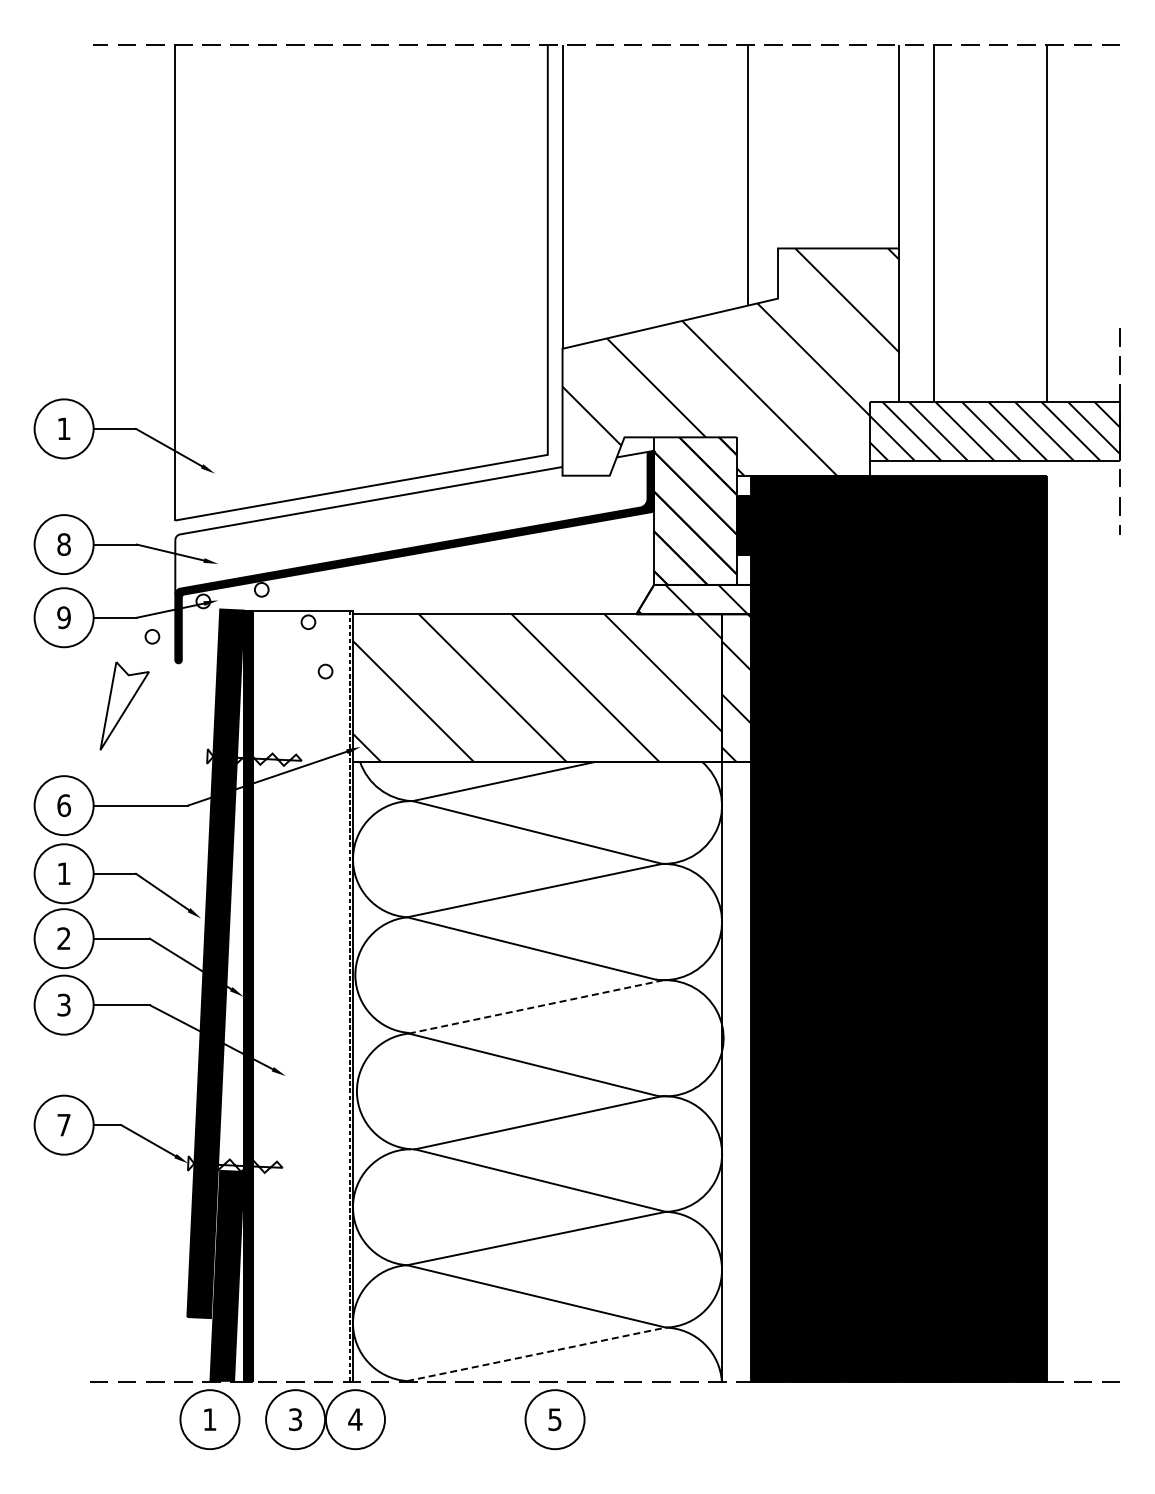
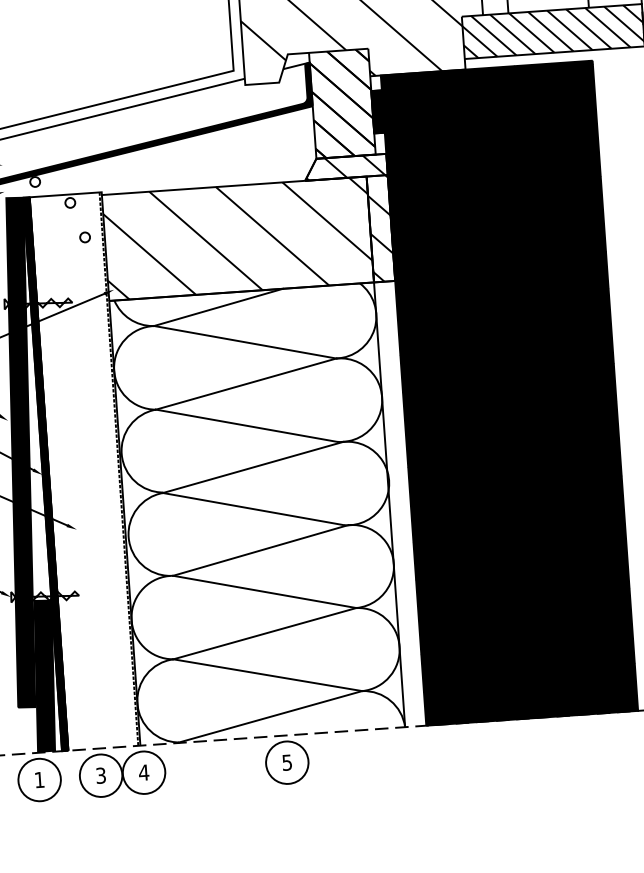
line: (536, 1006) -> (253, 467), dashed -> solid
line: (537, 1354) -> (271, 716), dashed -> solid

